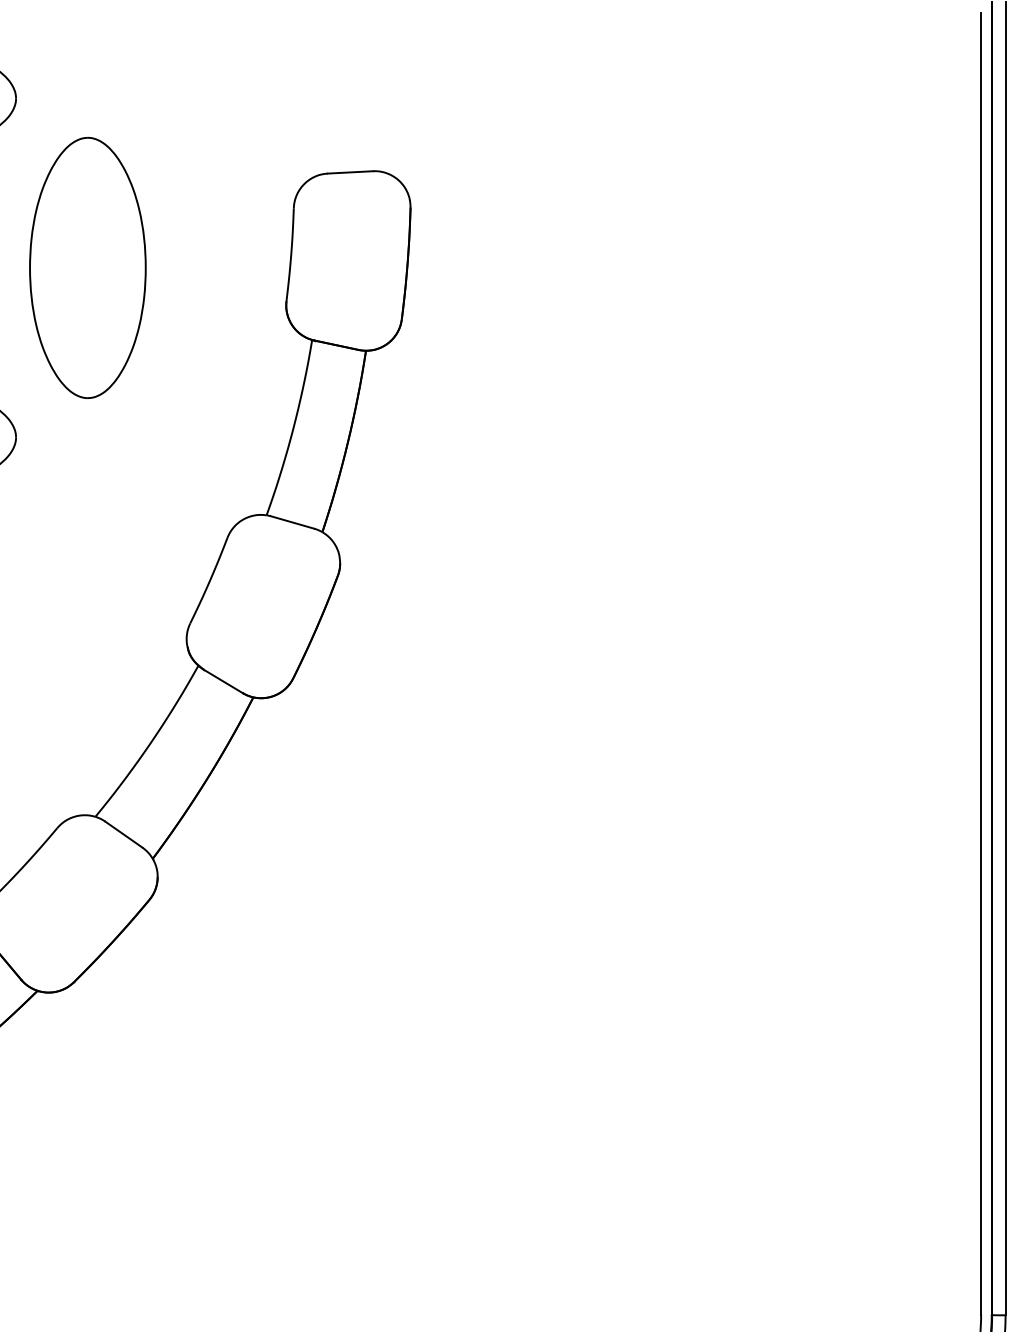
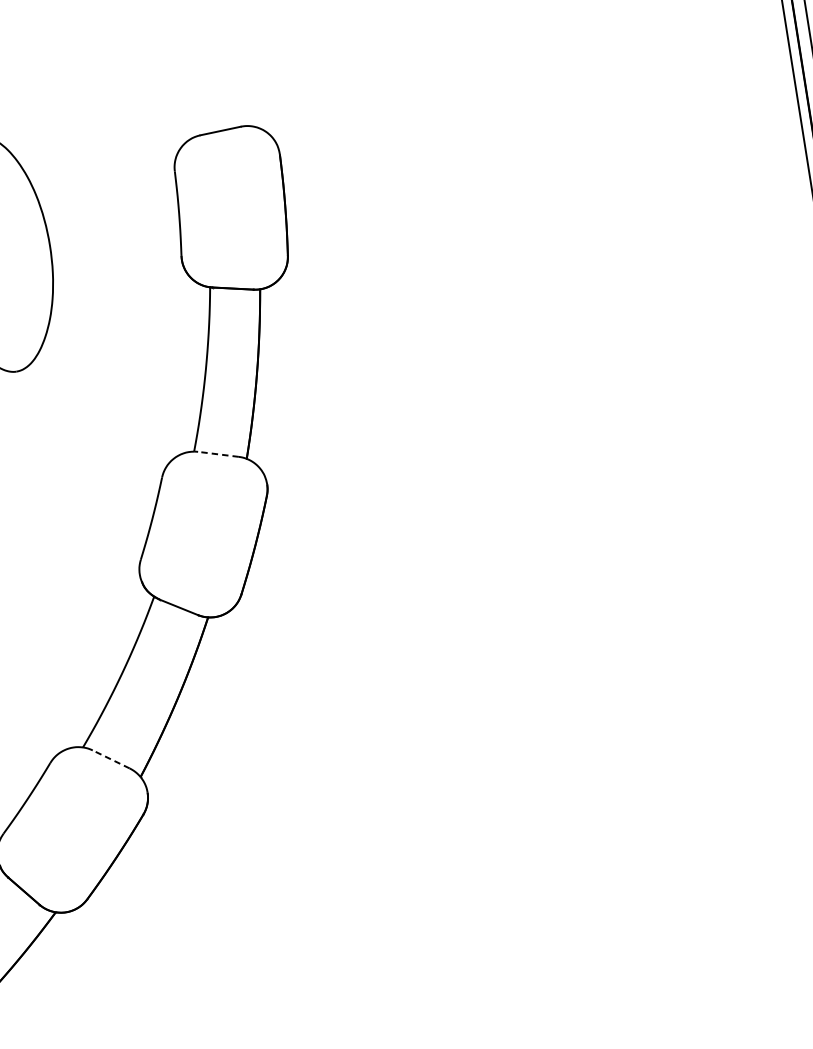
line: (292, 522) -> (218, 454), solid -> dashed
line: (123, 834) -> (110, 759), solid -> dashed

